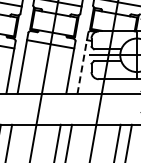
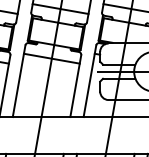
line: (82, 63) -> (89, 81), dashed -> solid

